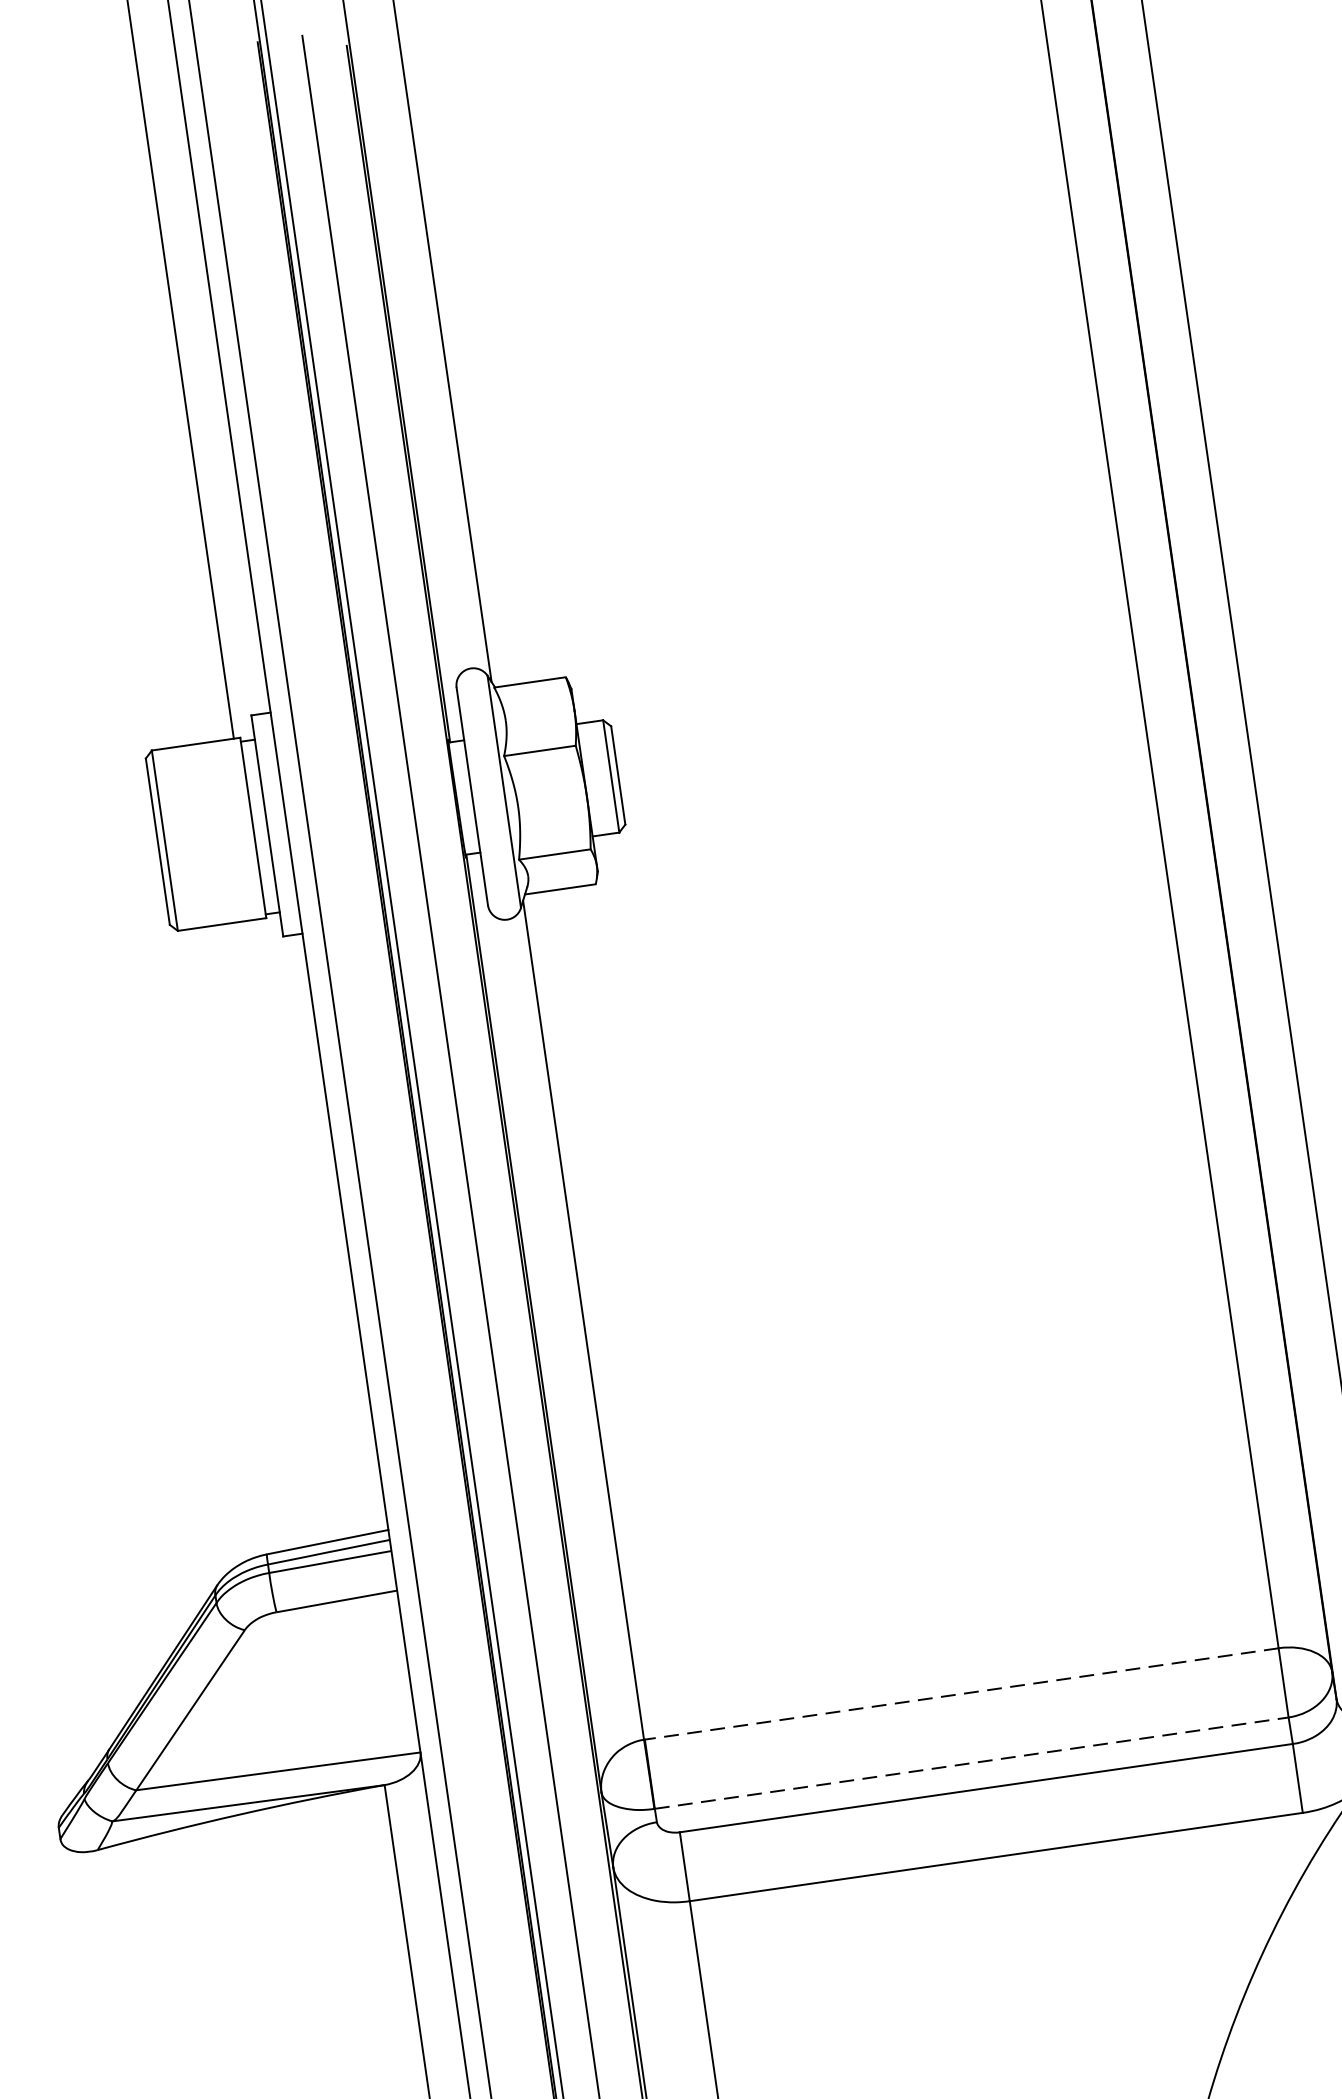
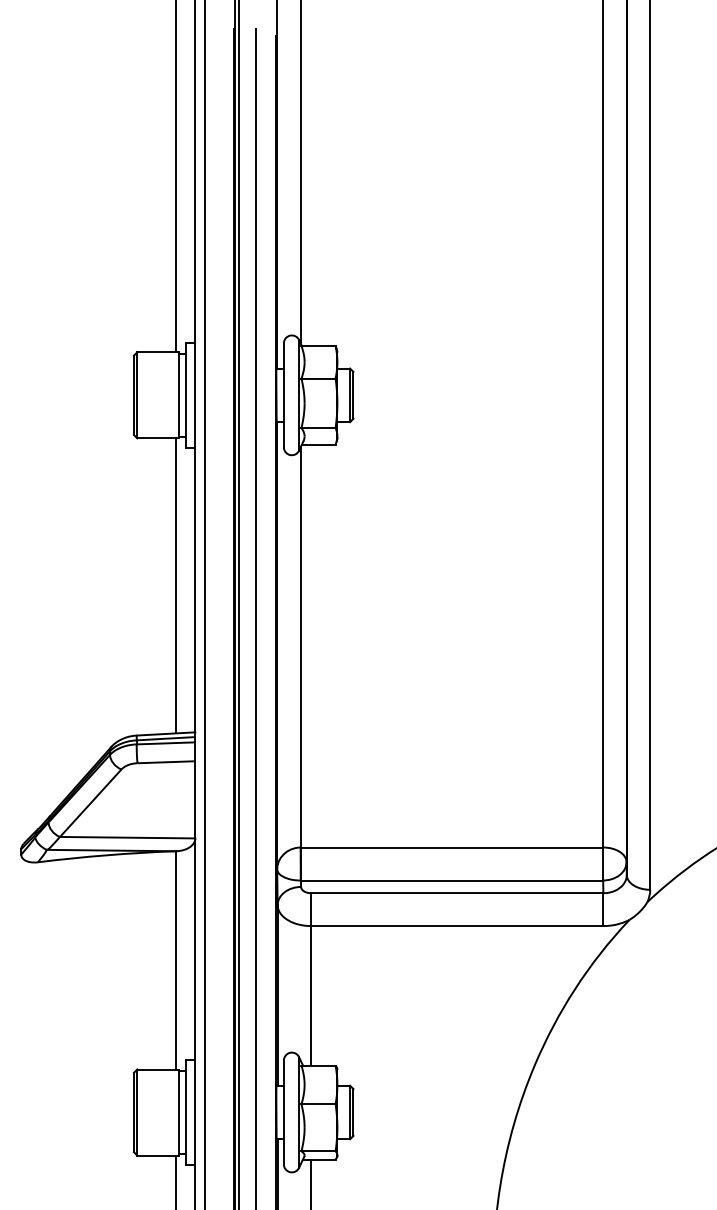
line: (304, 1227) -> (176, 585), added
line: (960, 1694) -> (451, 847), dashed -> solid
line: (972, 1762) -> (452, 880), dashed -> solid

